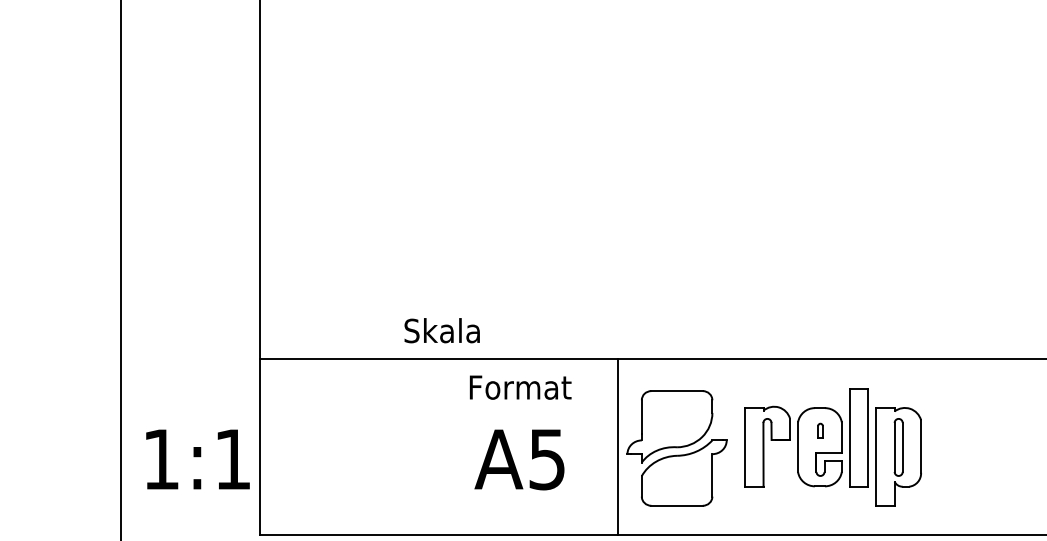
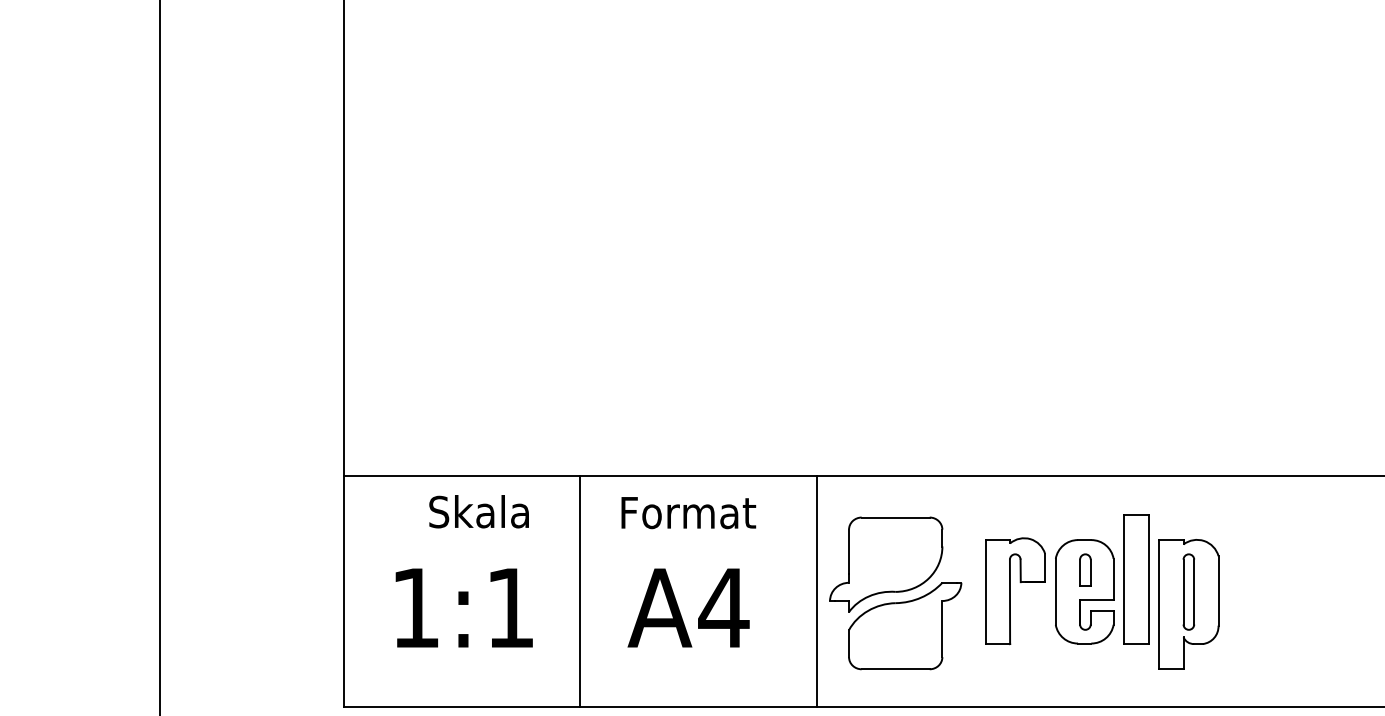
text: (441, 330) -> (478, 511), moved
part: (820, 430) -> (1085, 569), size x1.67
line: (438, 446) -> (580, 590), added
text: (197, 459) -> (463, 608), moved
text: (546, 459) -> (722, 608), A5 -> A4

